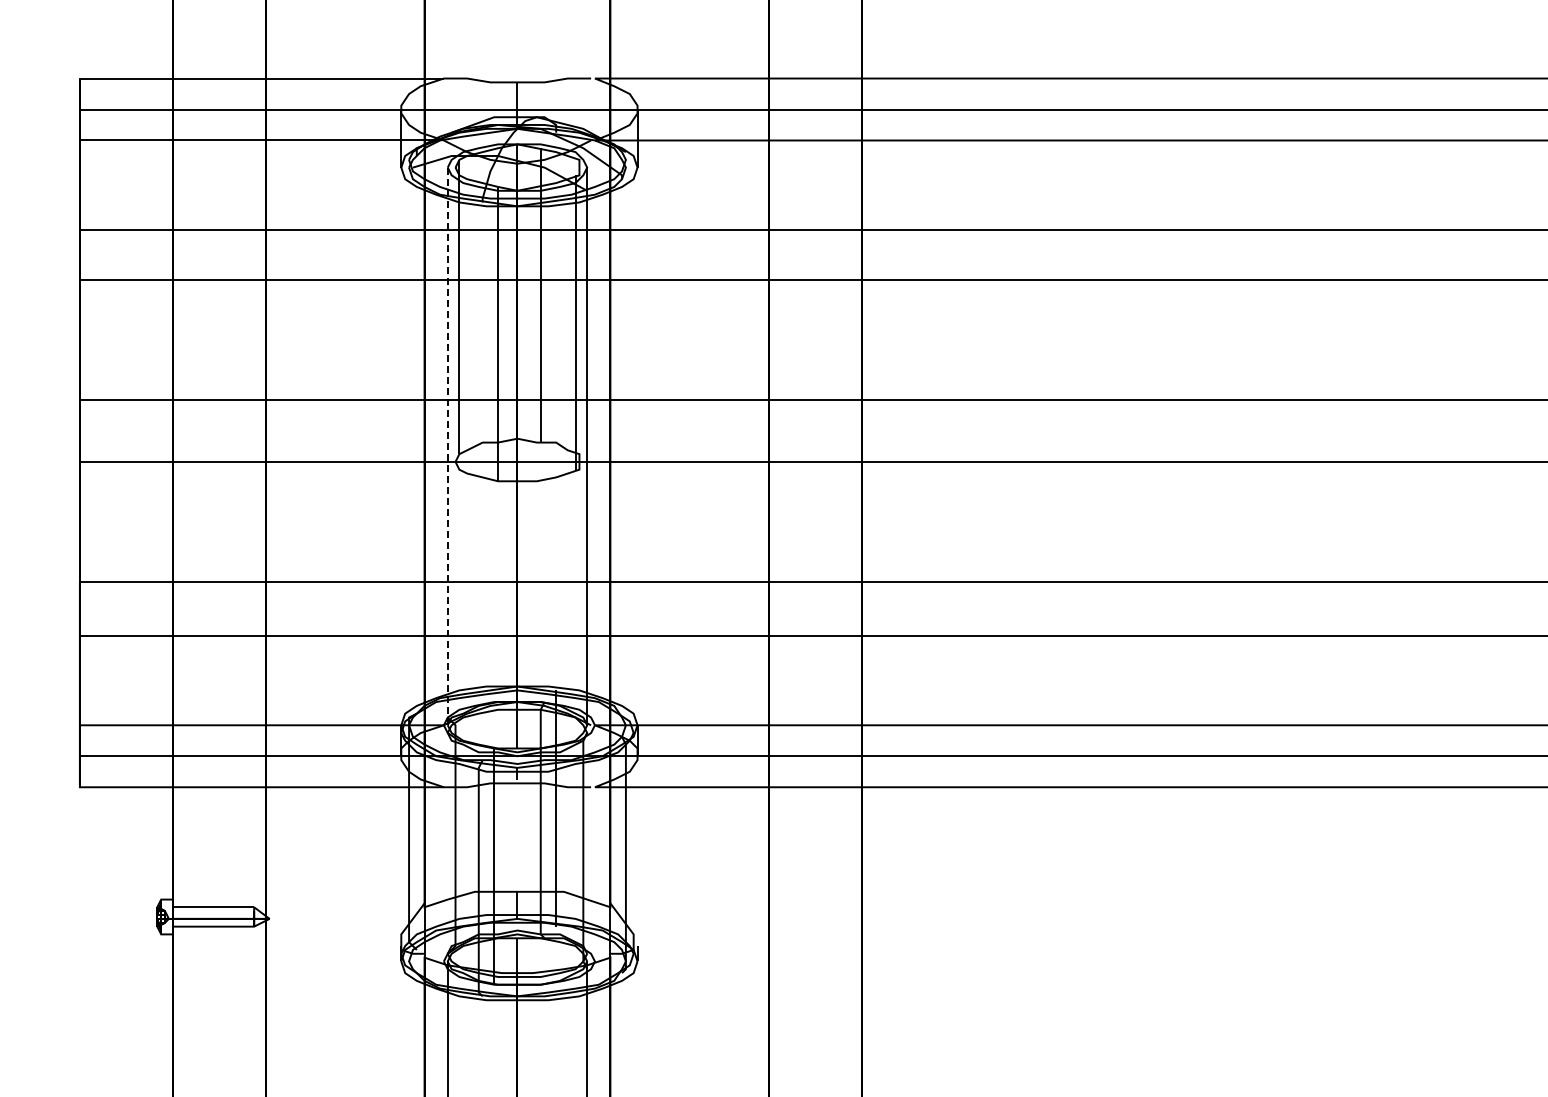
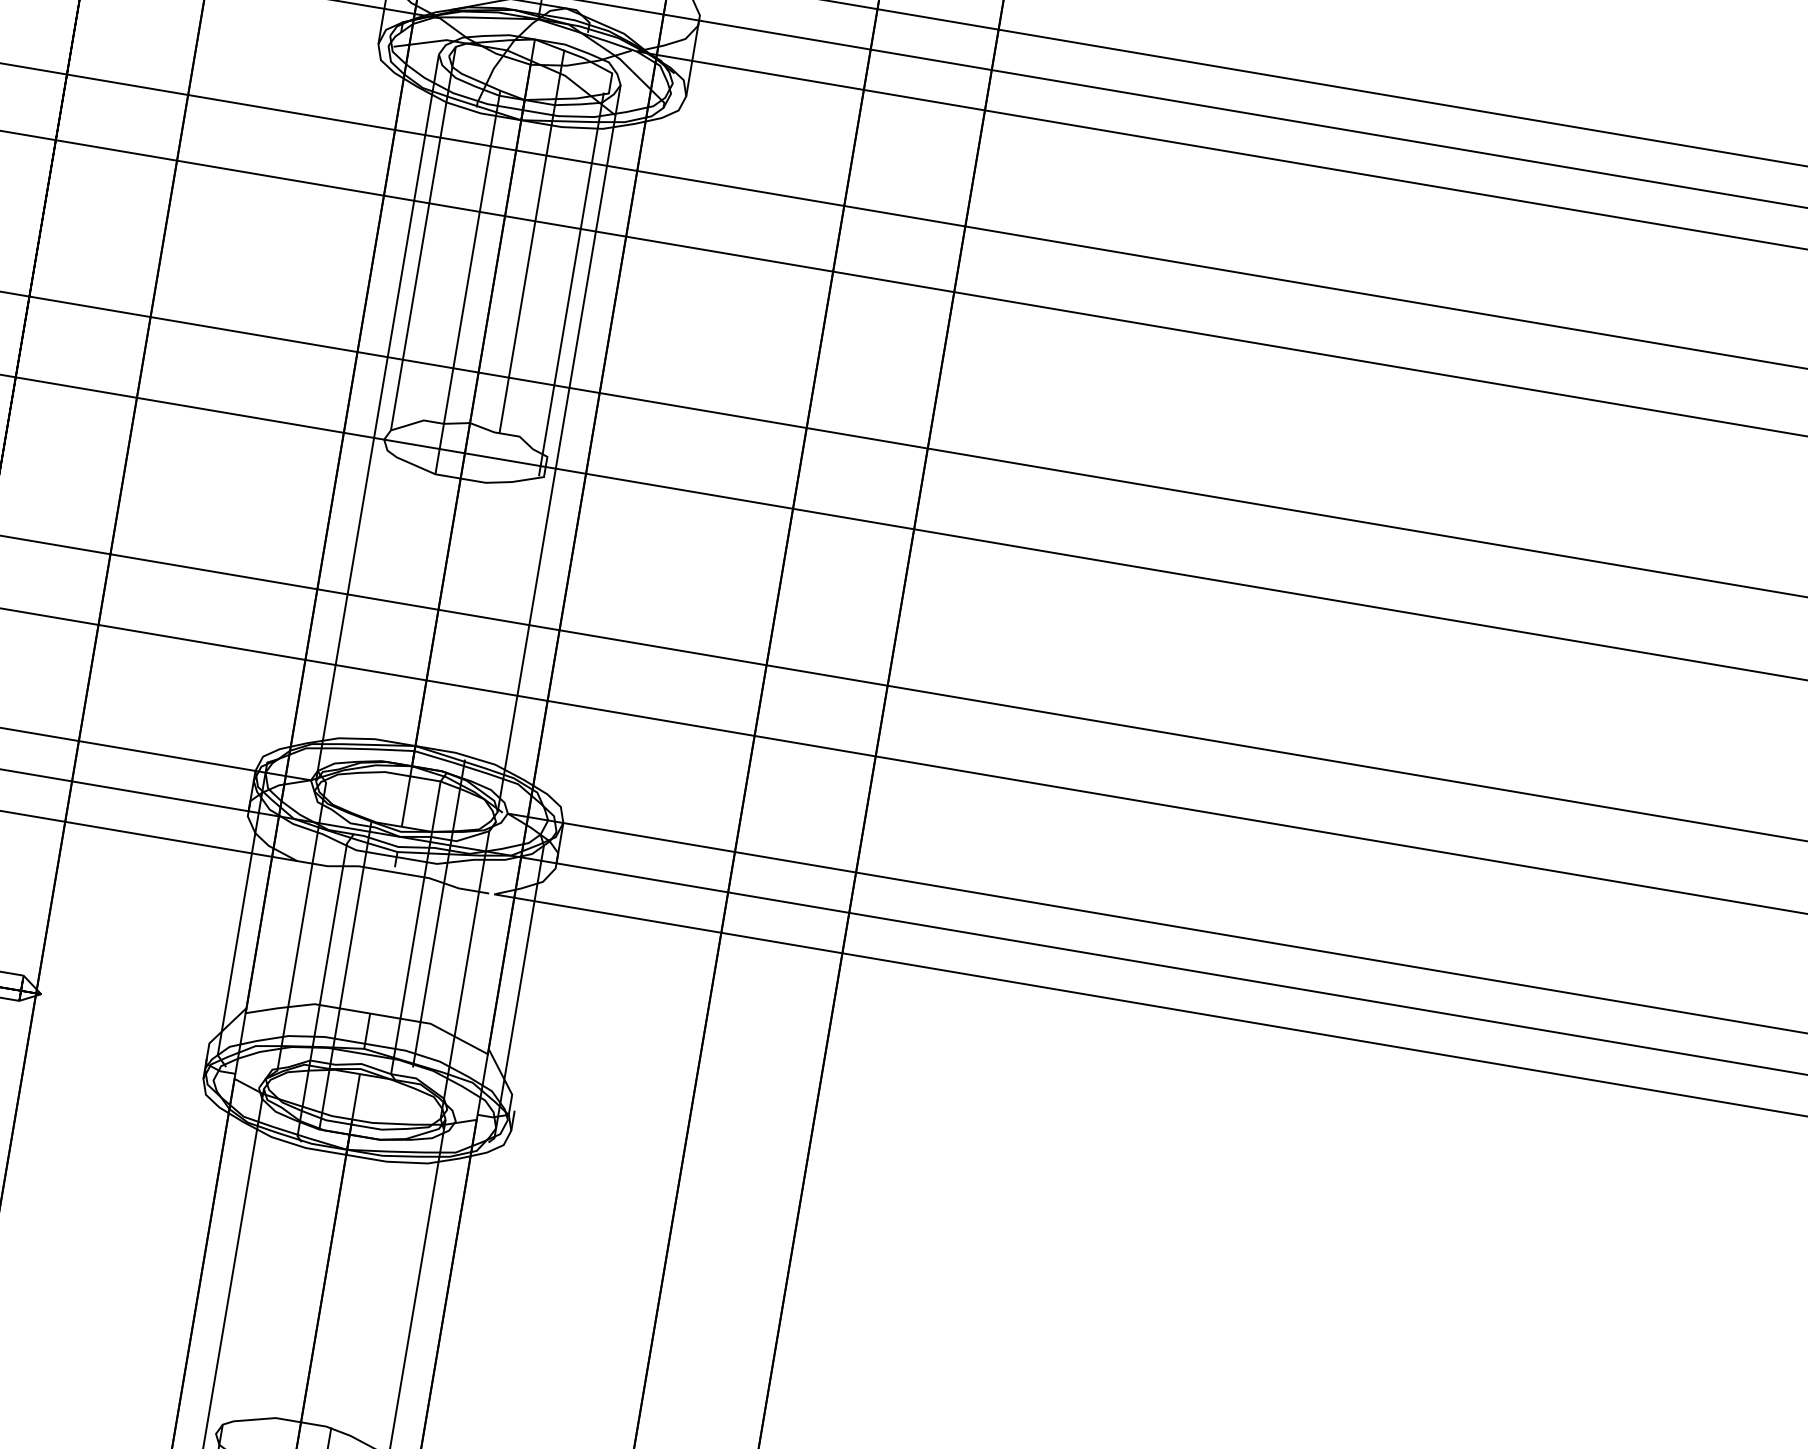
line: (447, 446) -> (377, 417), dashed -> solid

